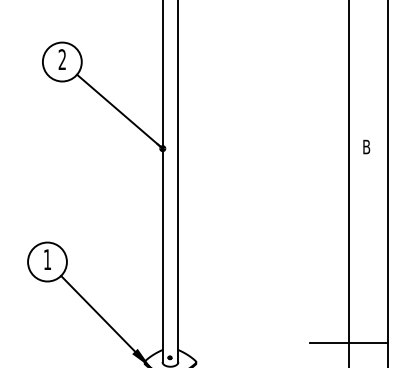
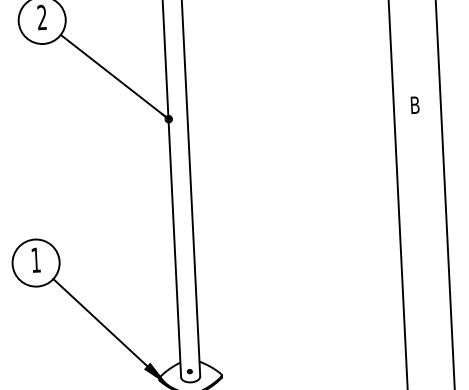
line: (348, 343) -> (404, 343), removed

